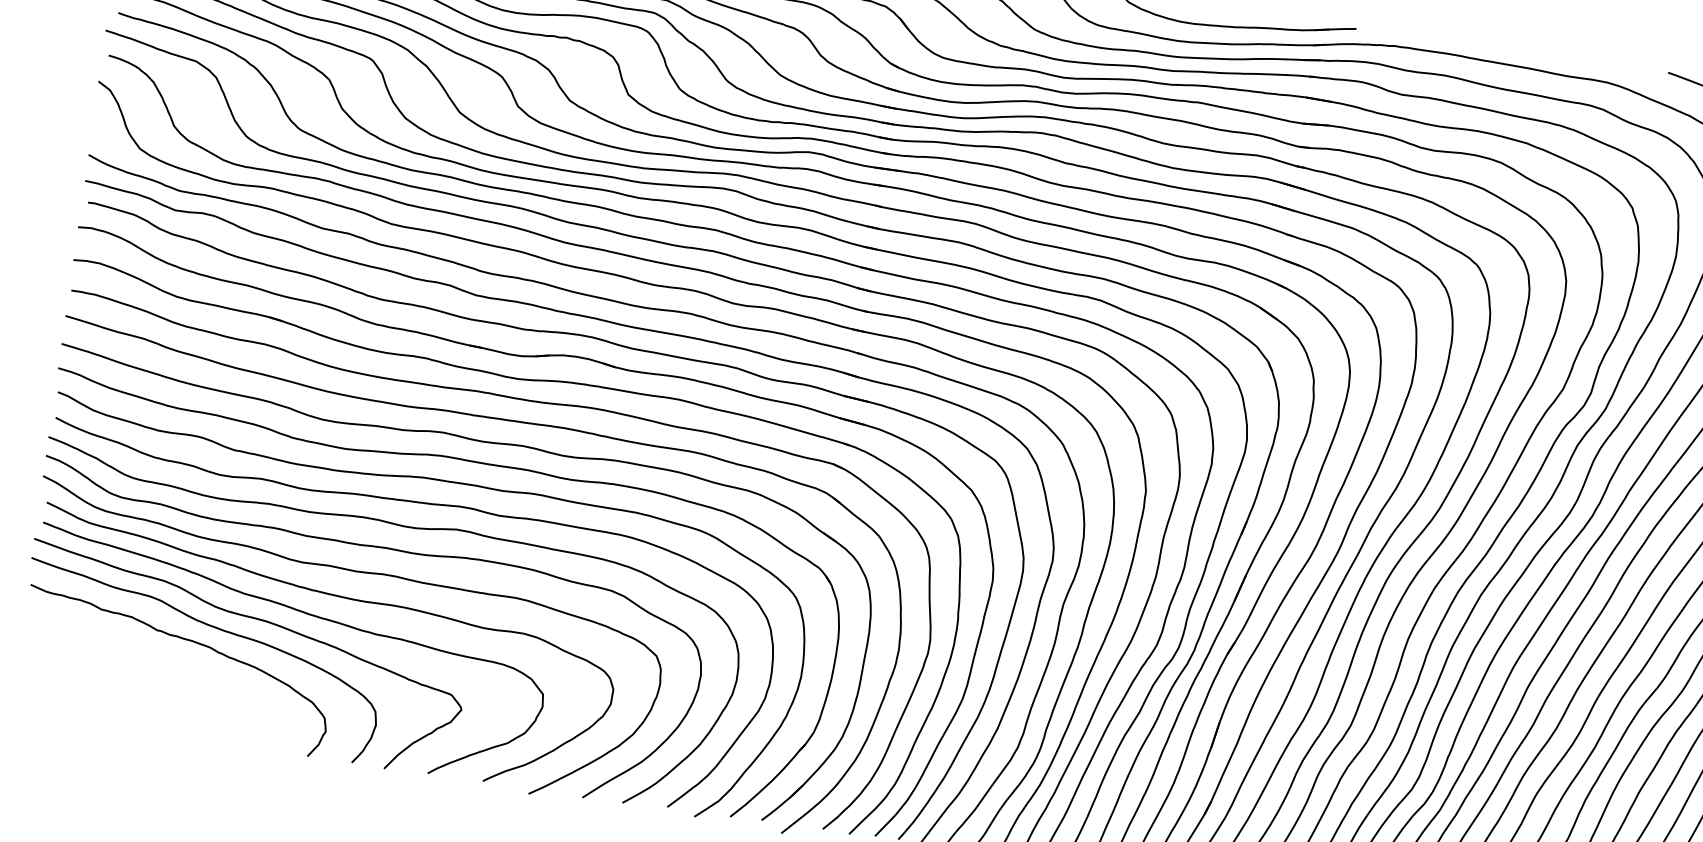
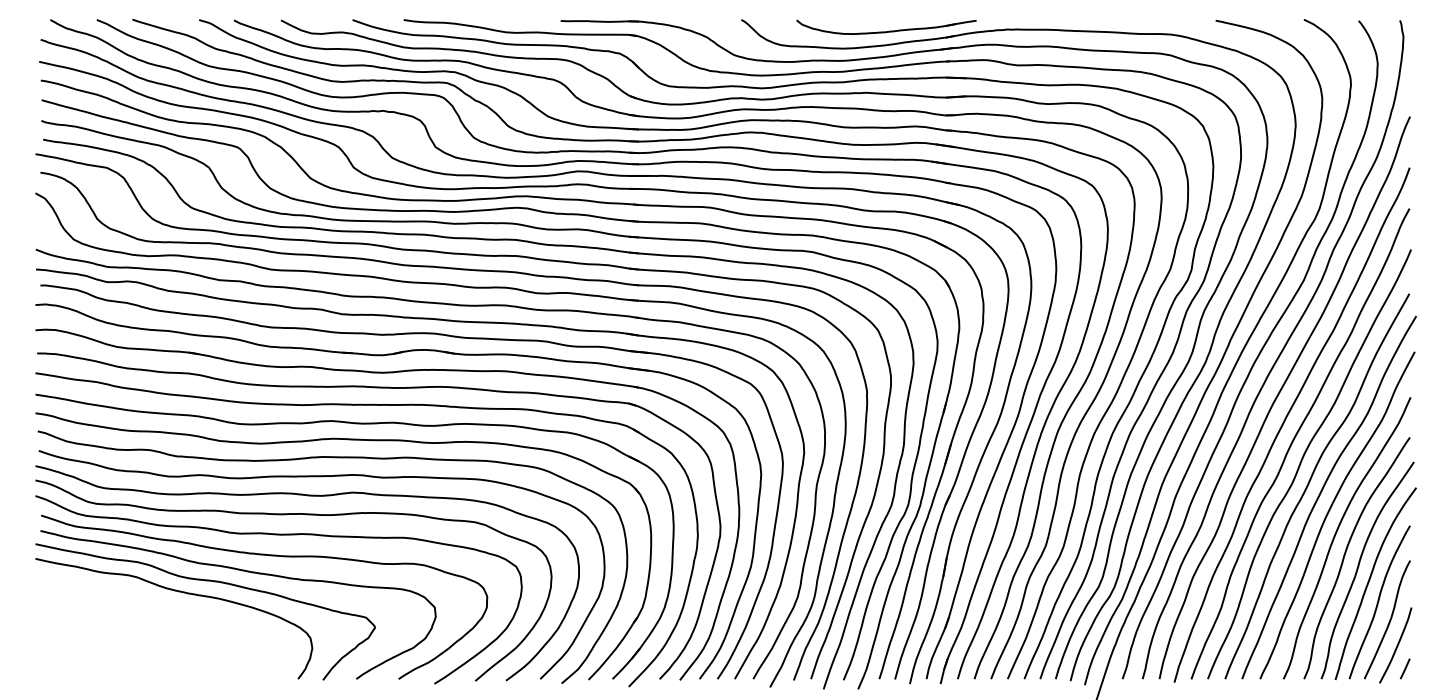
curve: (180, 639) -> (156, 604), removed

